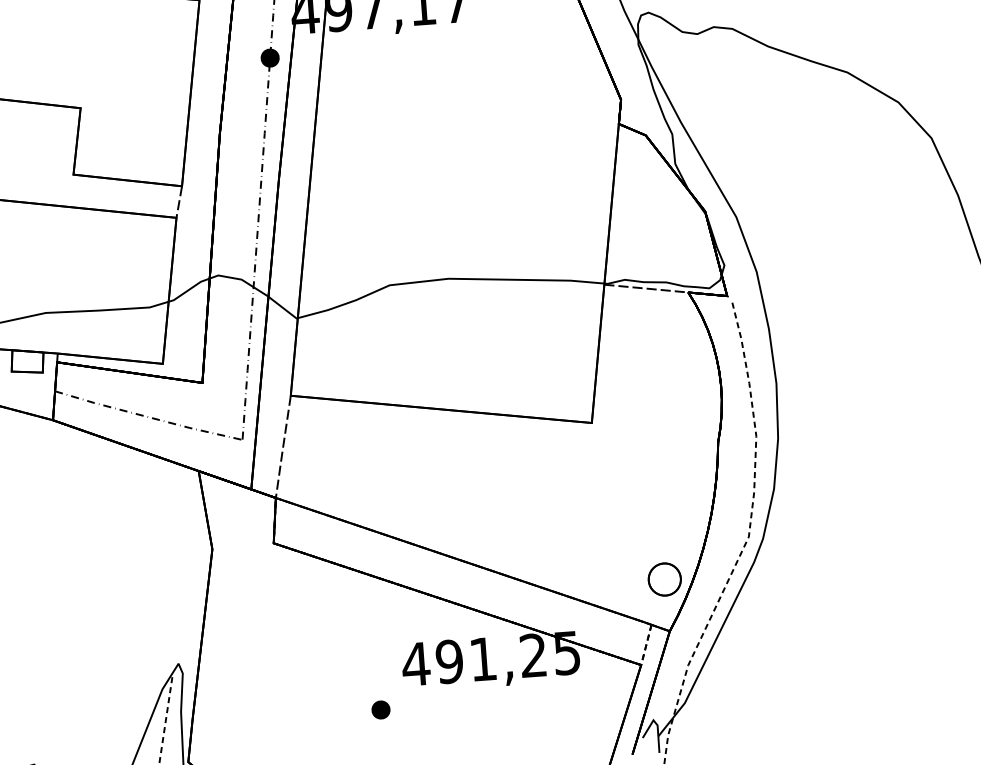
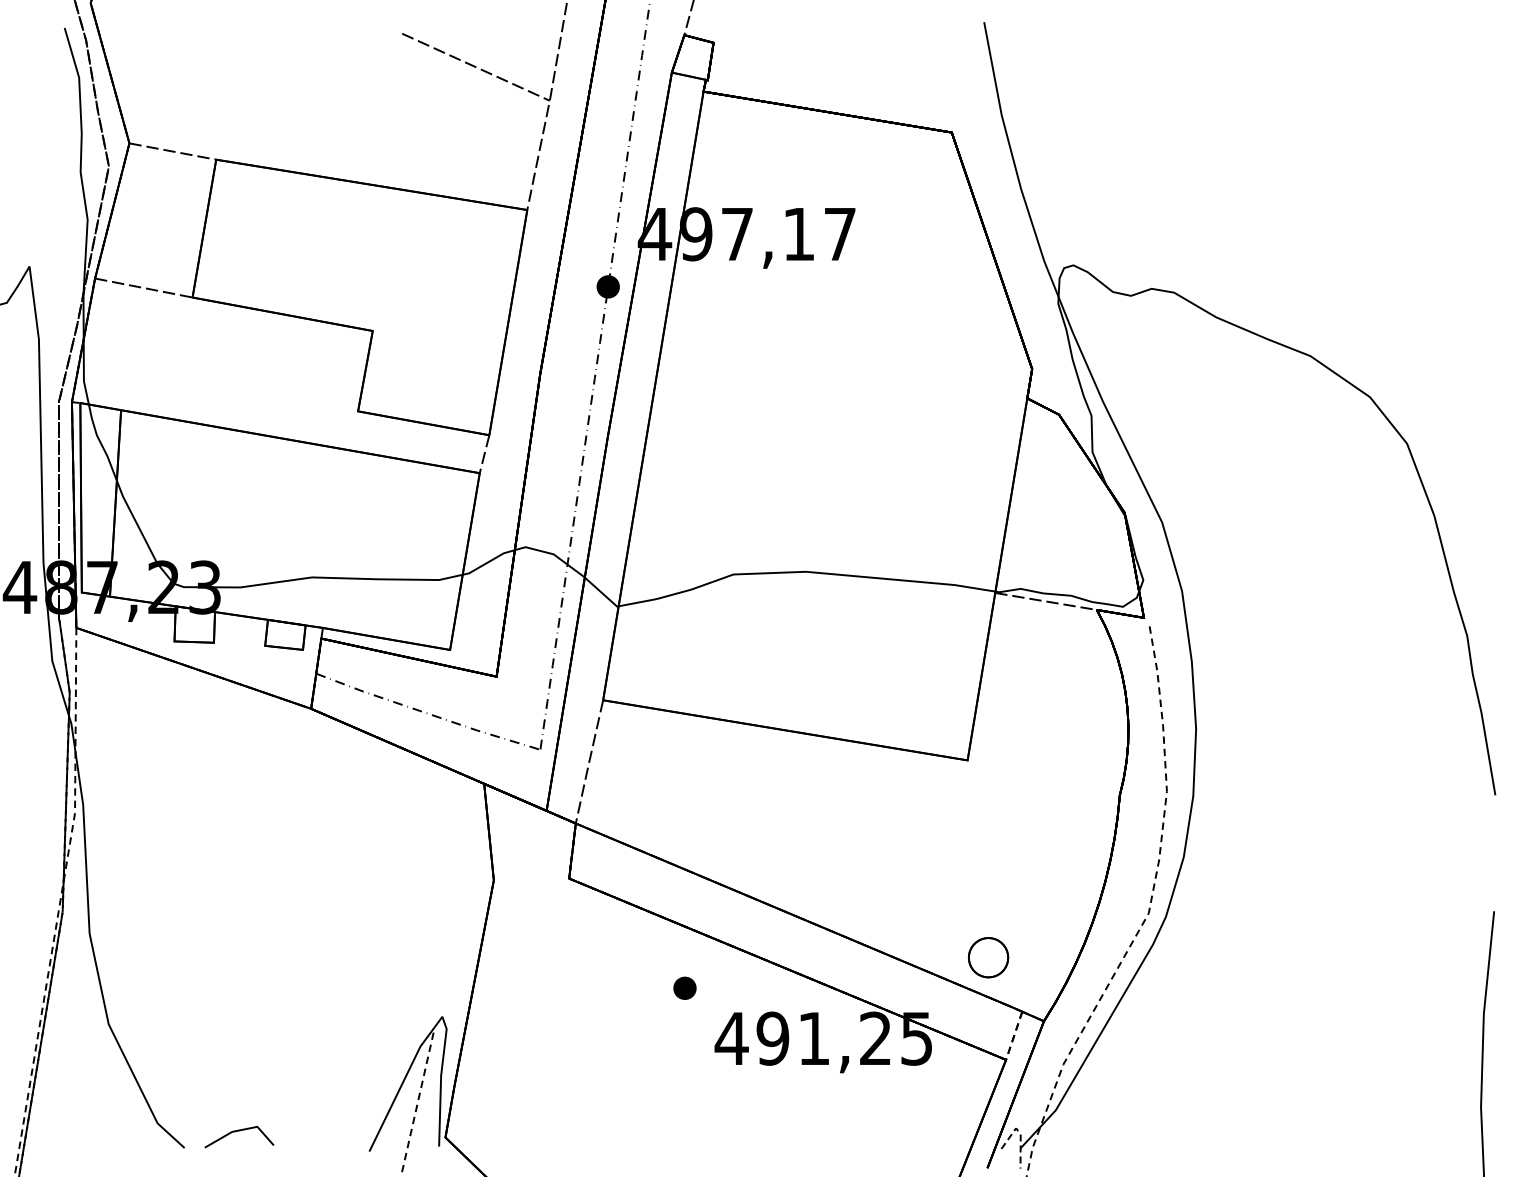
part: (664, 579) -> (988, 957), moved
part: (380, 709) -> (684, 987), moved
line: (657, 725) -> (1020, 1134), solid -> dashed

